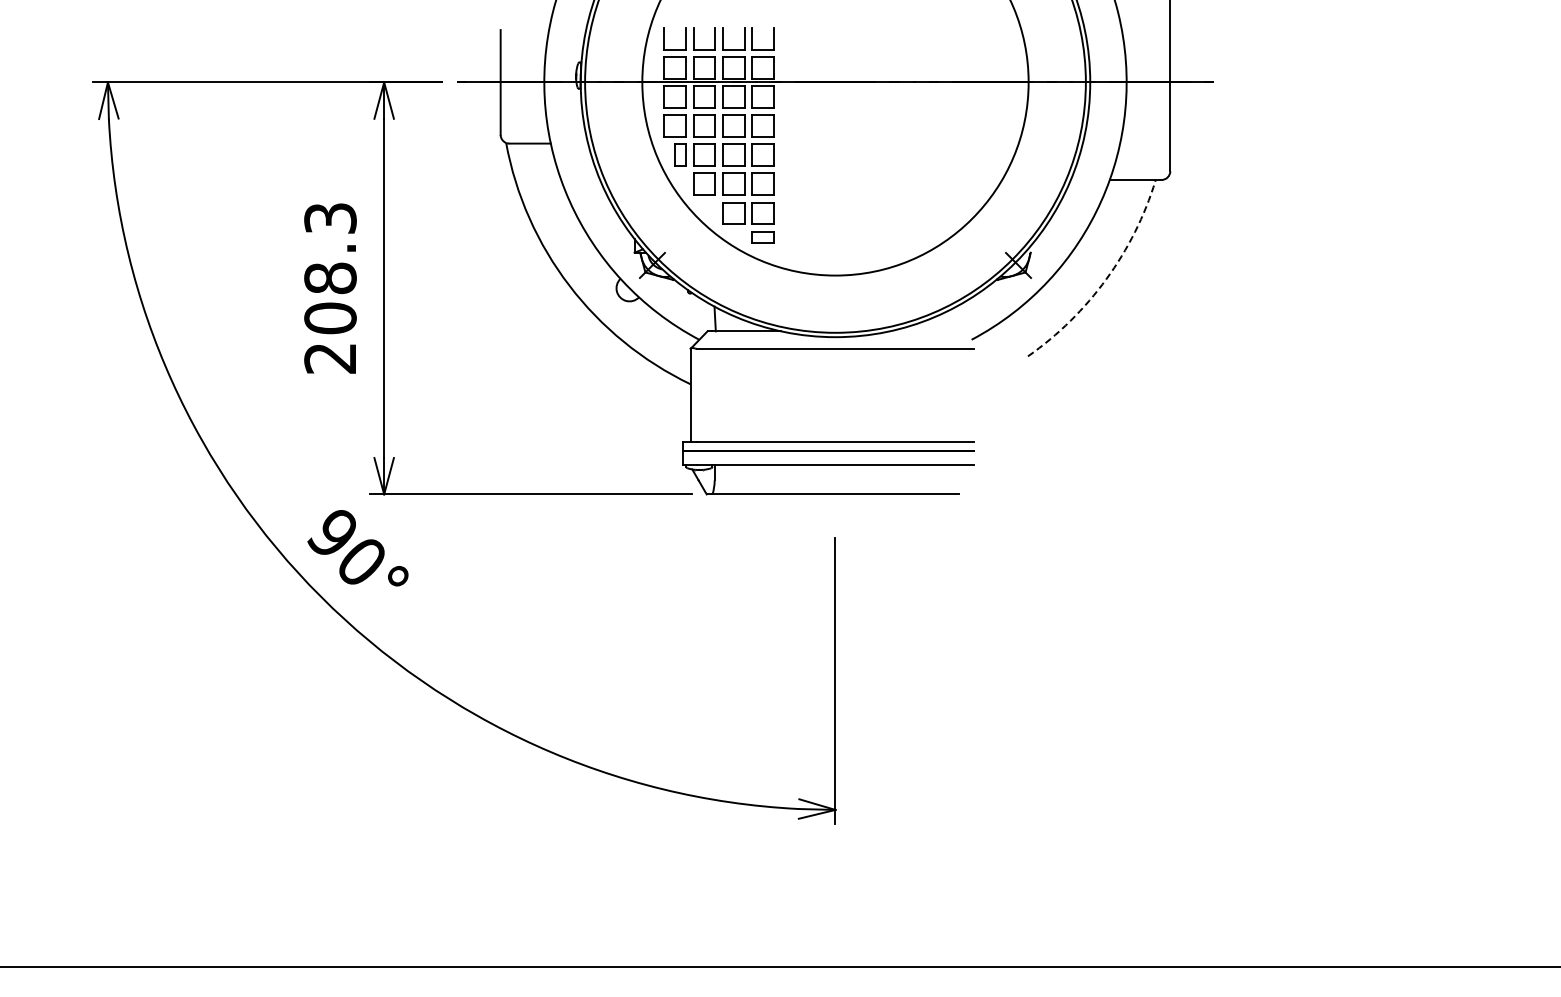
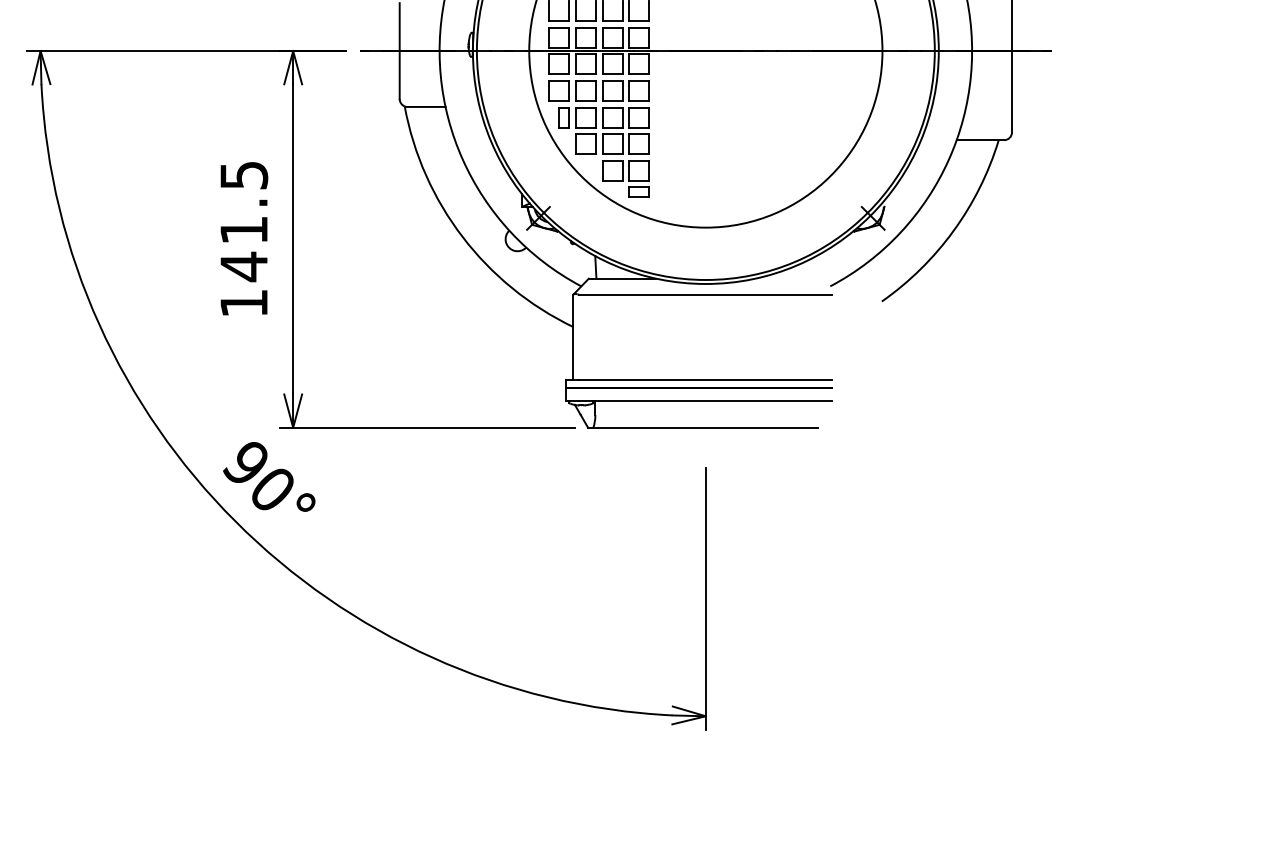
arc: (1106, 279) -> (953, 231), dashed -> solid
text: (330, 288) -> (244, 239), 208.3 -> 141.5

